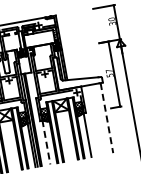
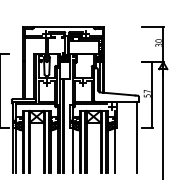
line: (106, 118) -> (136, 137), dashed -> solid
line: (46, 142) -> (72, 150), dashed -> solid

